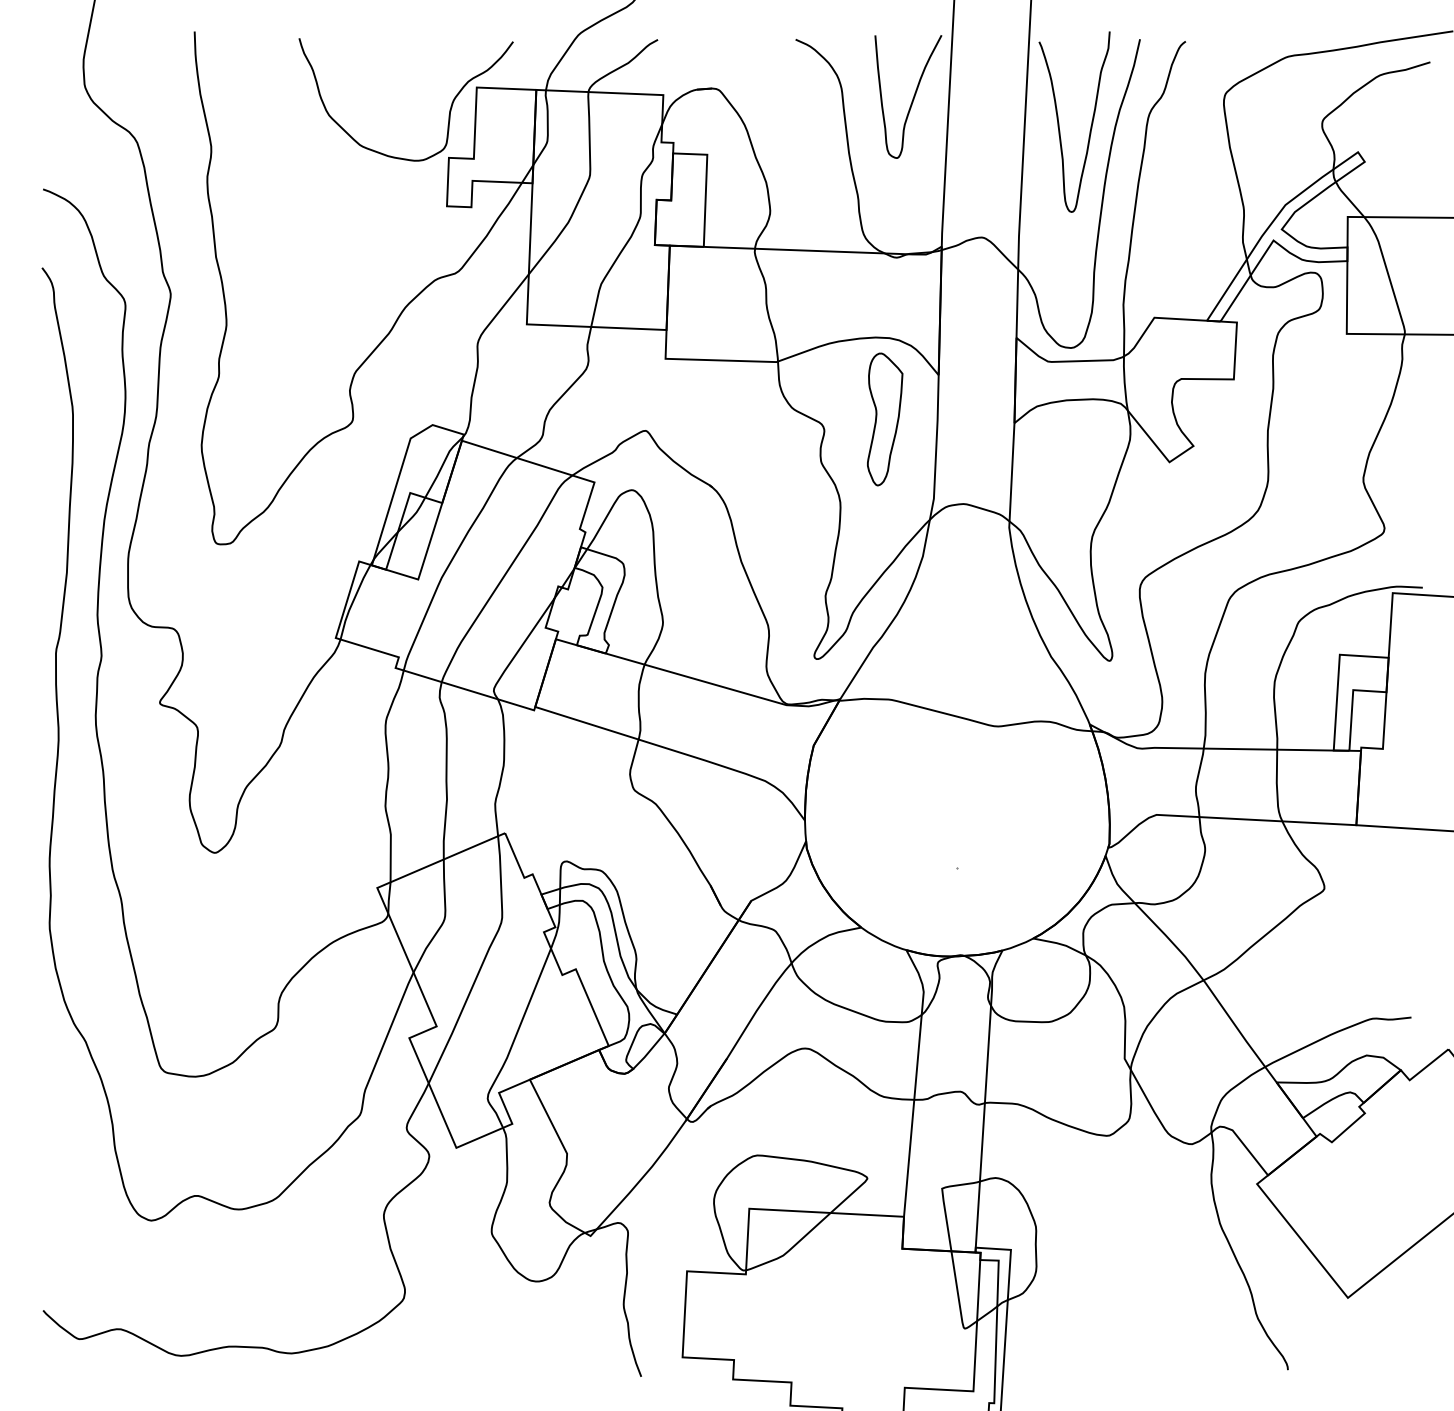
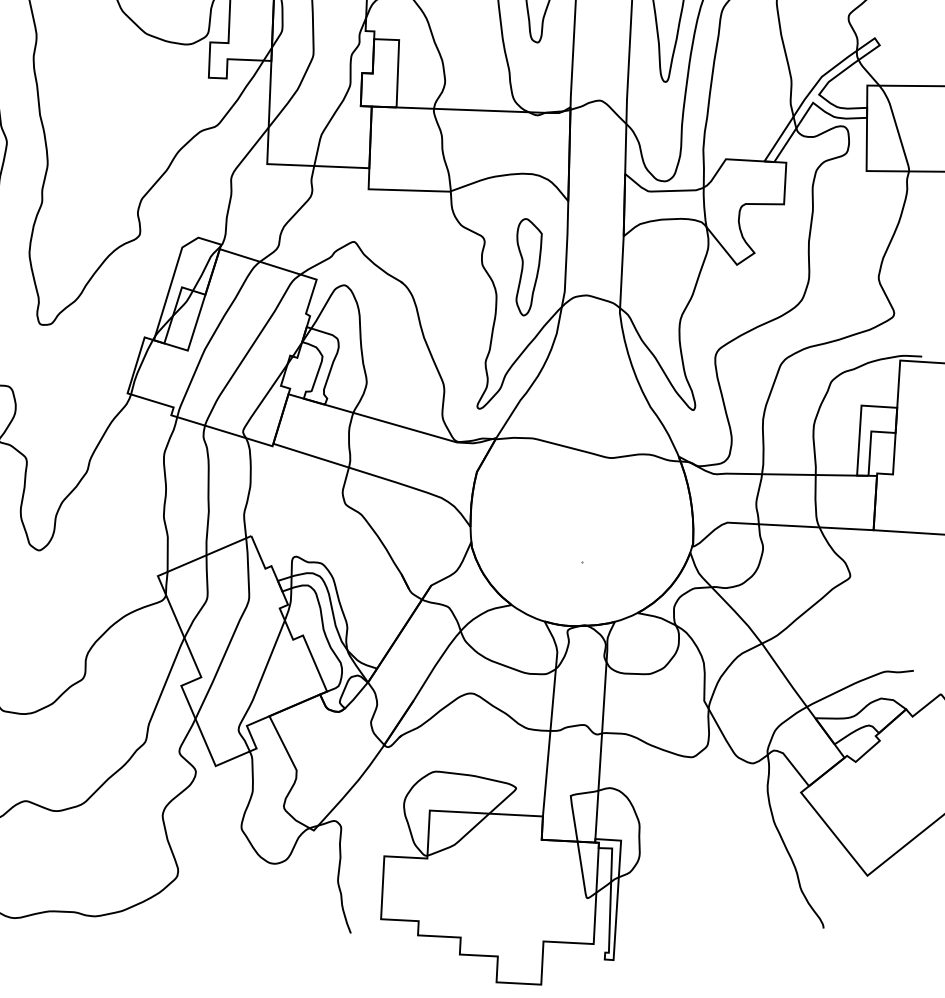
part: (885, 419) -> (529, 267), moved

